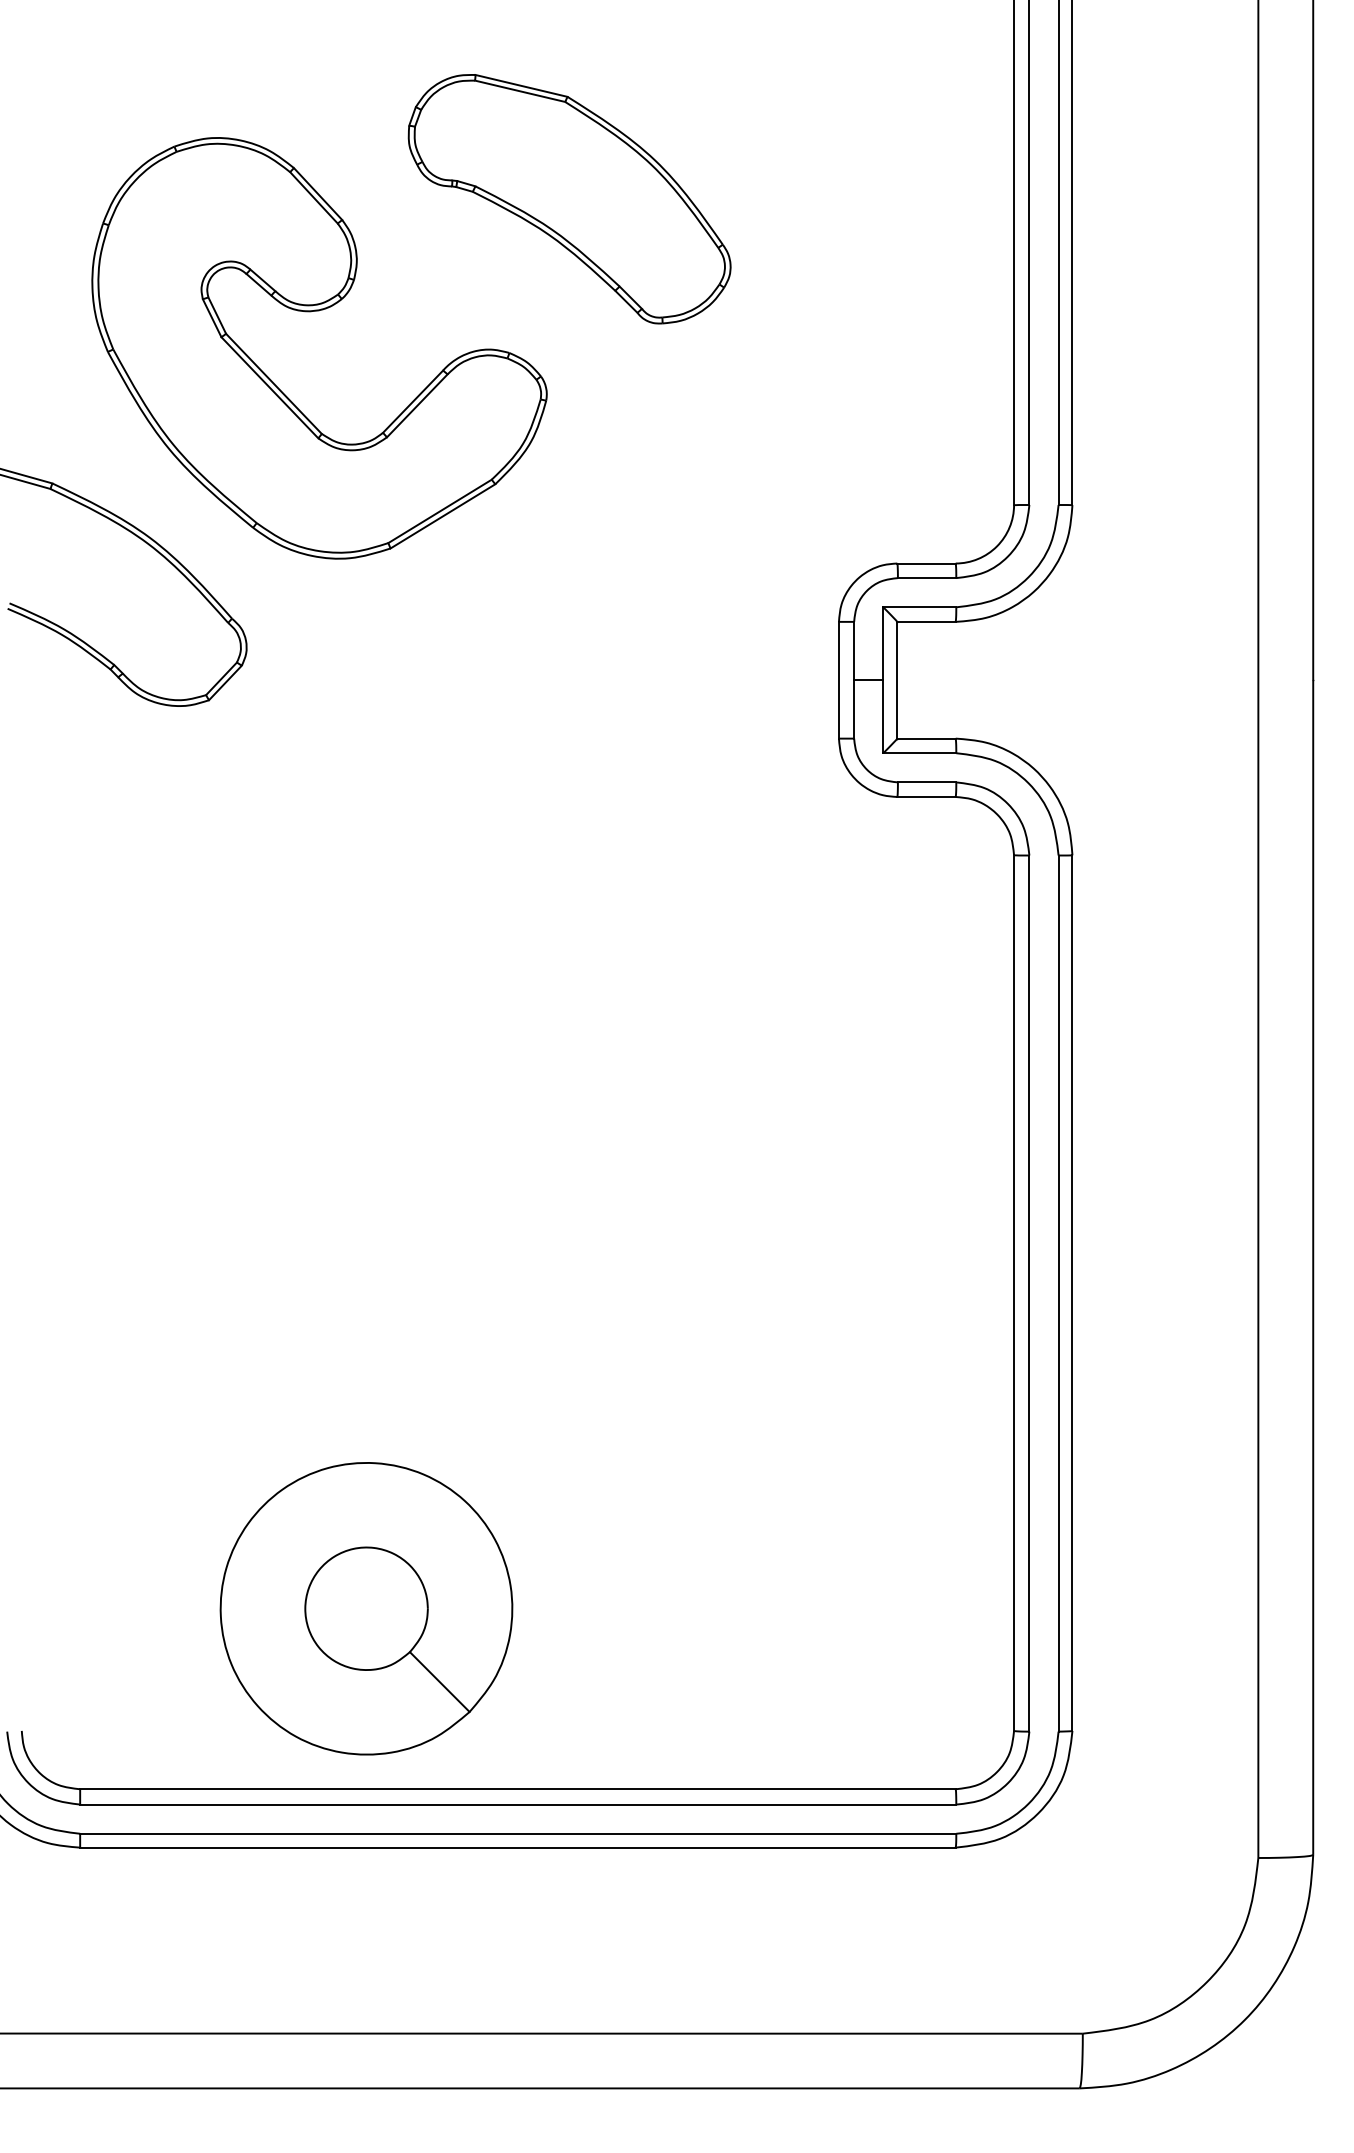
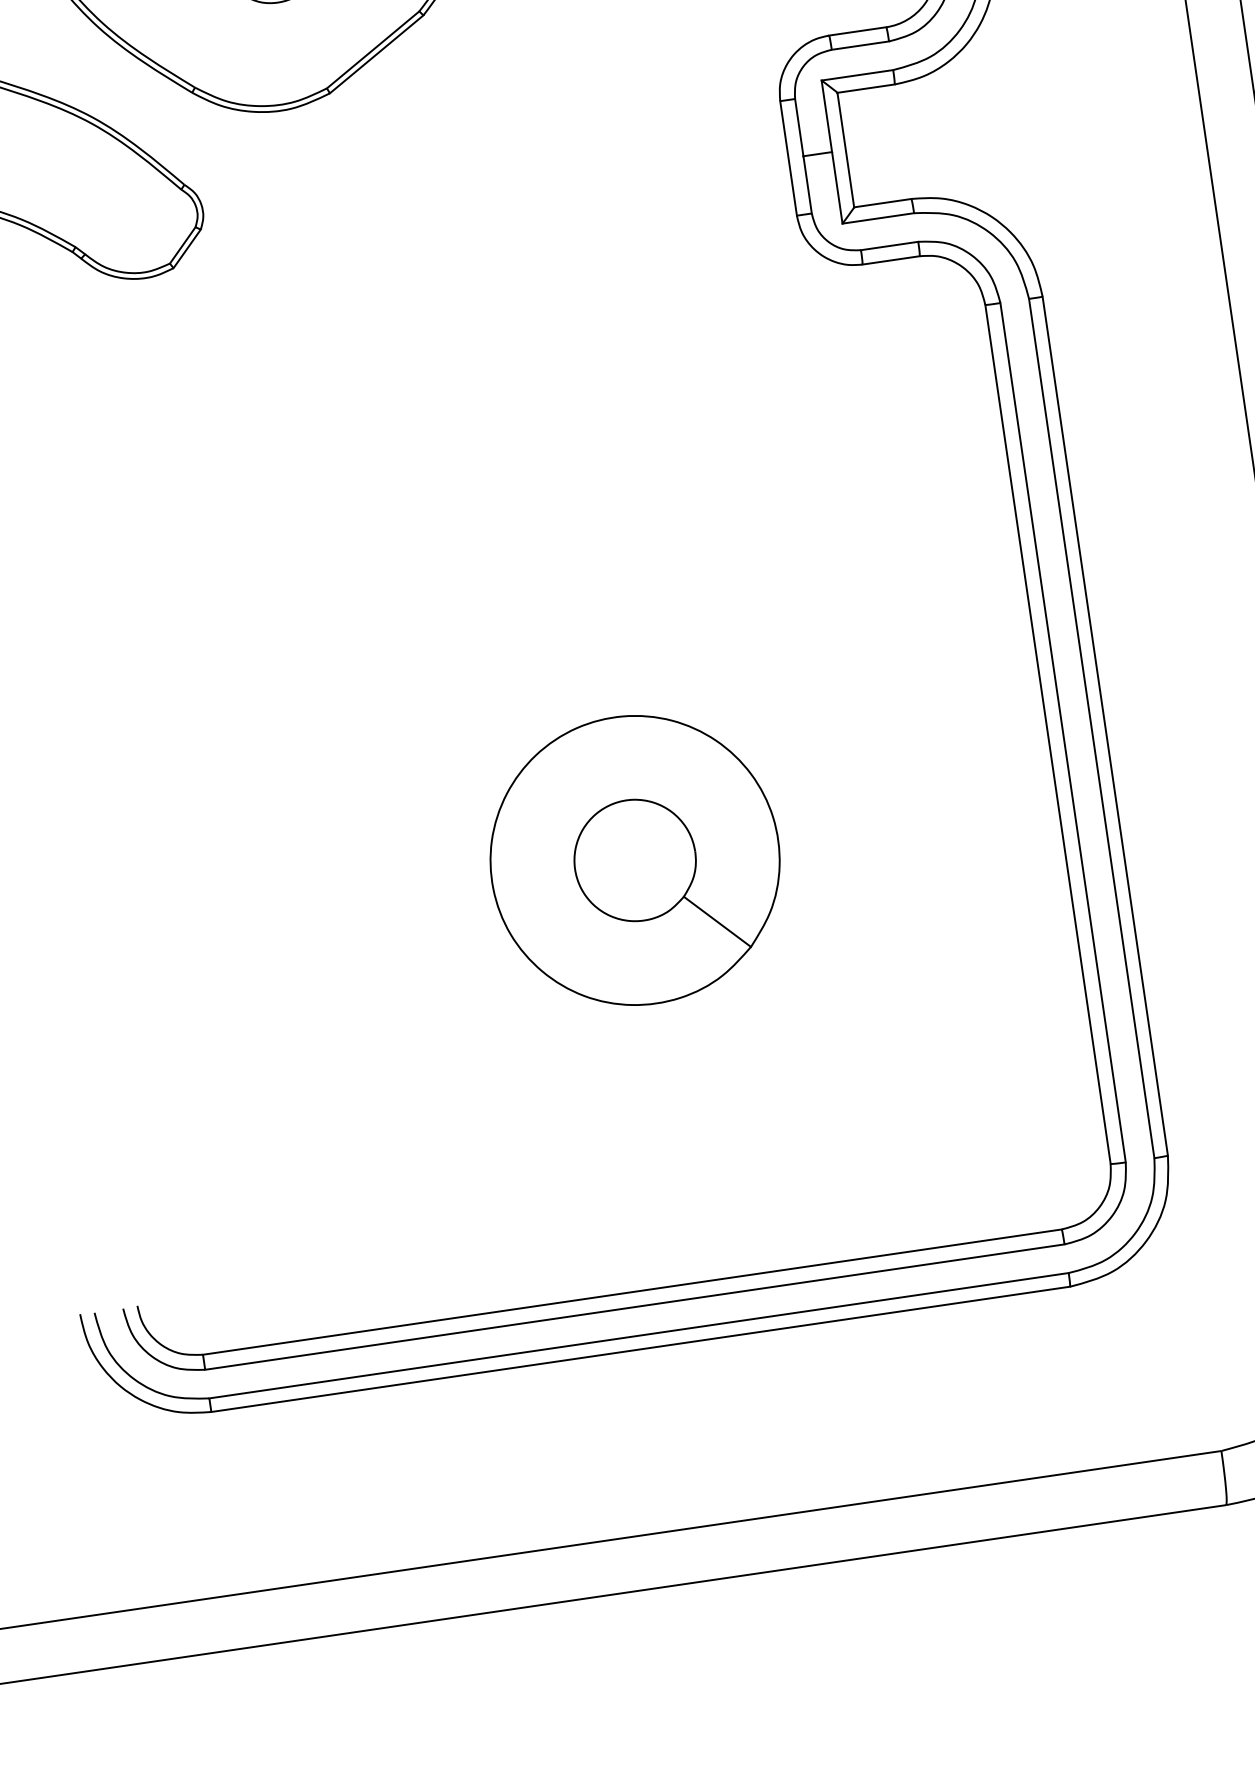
part: (366, 1608) -> (635, 860), moved

